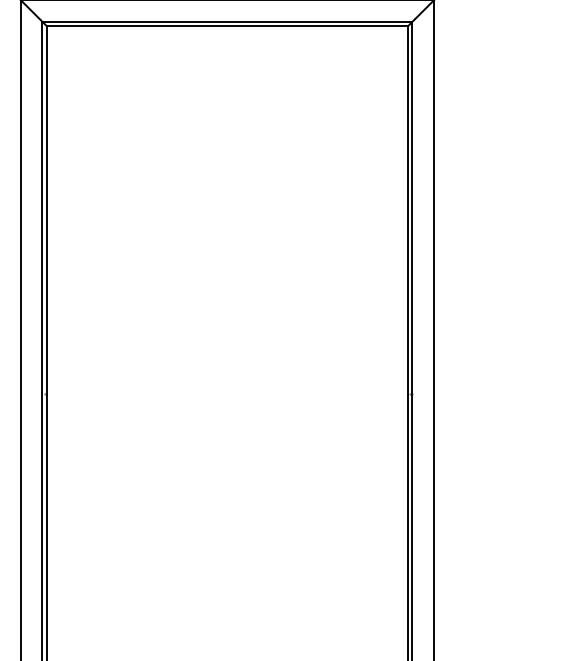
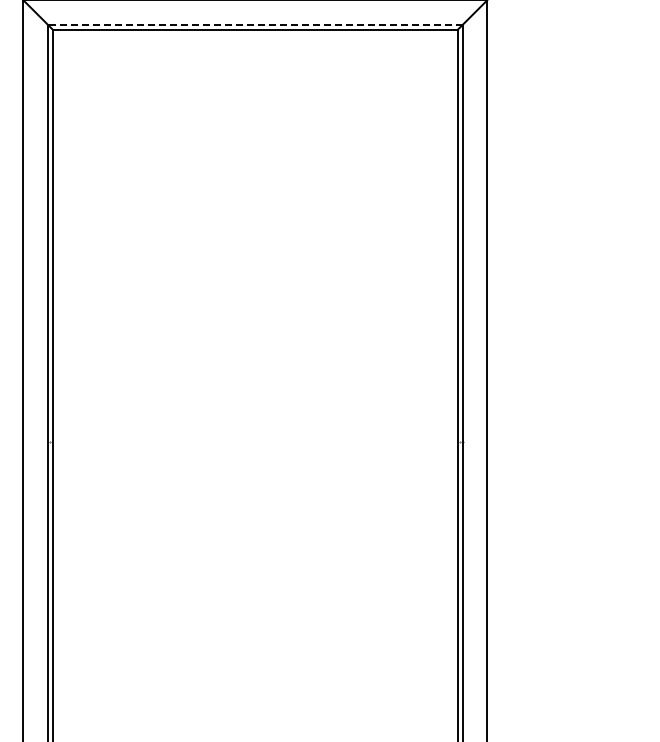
line: (227, 21) -> (255, 24), solid -> dashed

